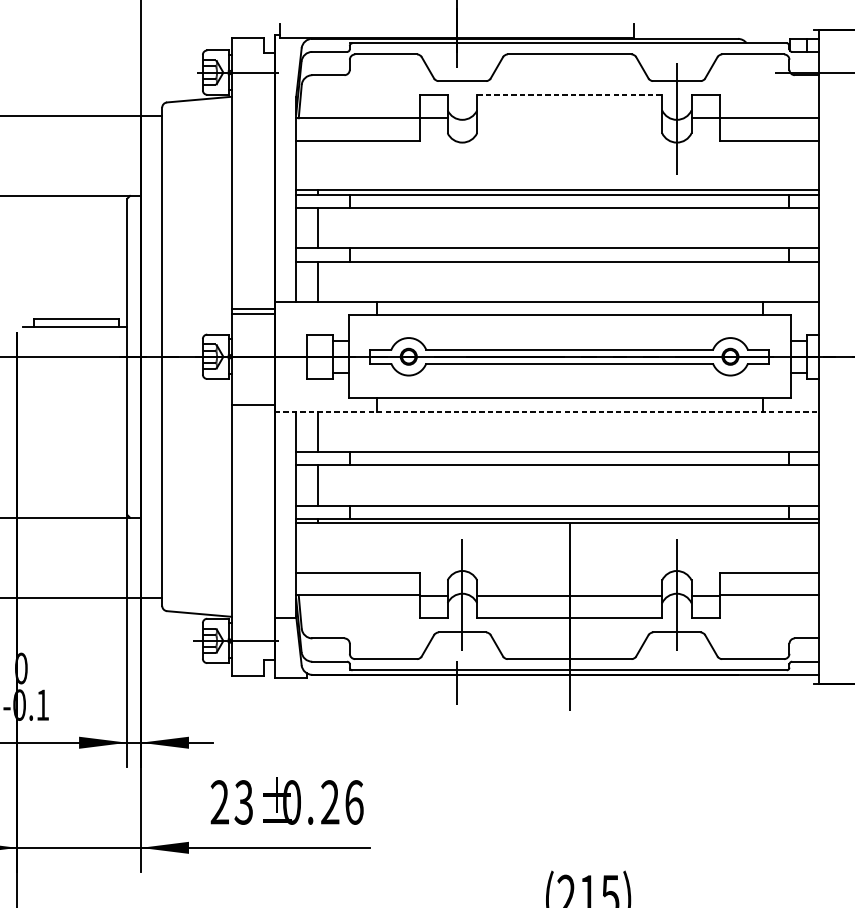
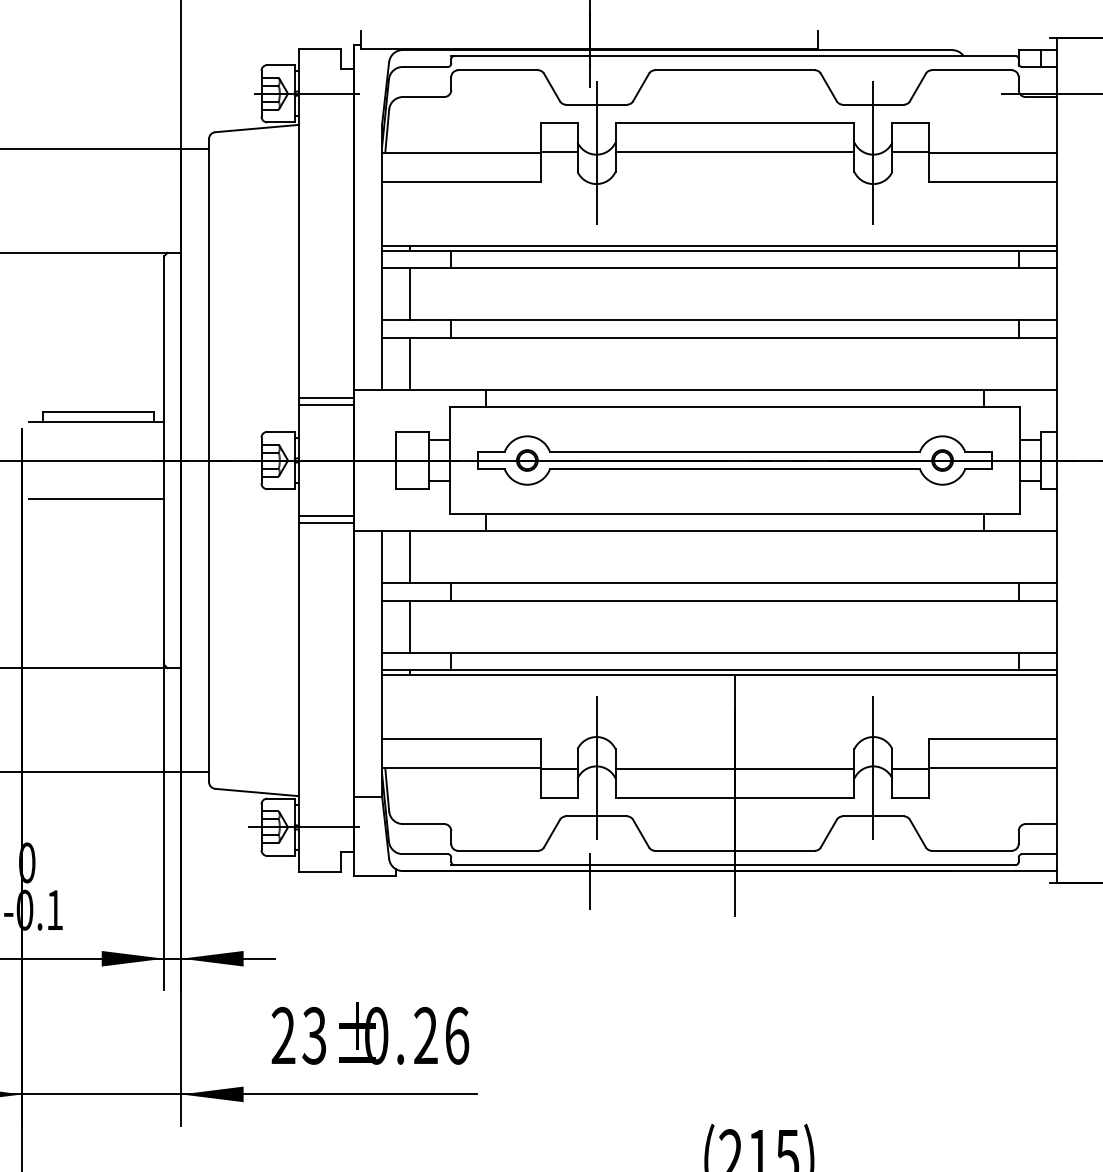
line: (570, 94) -> (735, 122), dashed -> solid
line: (569, 117) -> (734, 151), added
line: (462, 118) -> (596, 153), added
line: (75, 386) -> (96, 498), added
line: (253, 399) -> (326, 515), added
line: (547, 411) -> (706, 531), dashed -> solid

